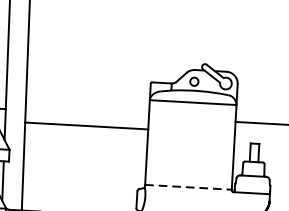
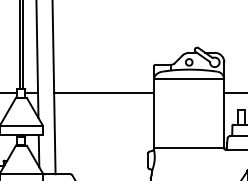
line: (87, 125) -> (104, 92), moved
line: (188, 186) -> (189, 147), dashed -> solid

